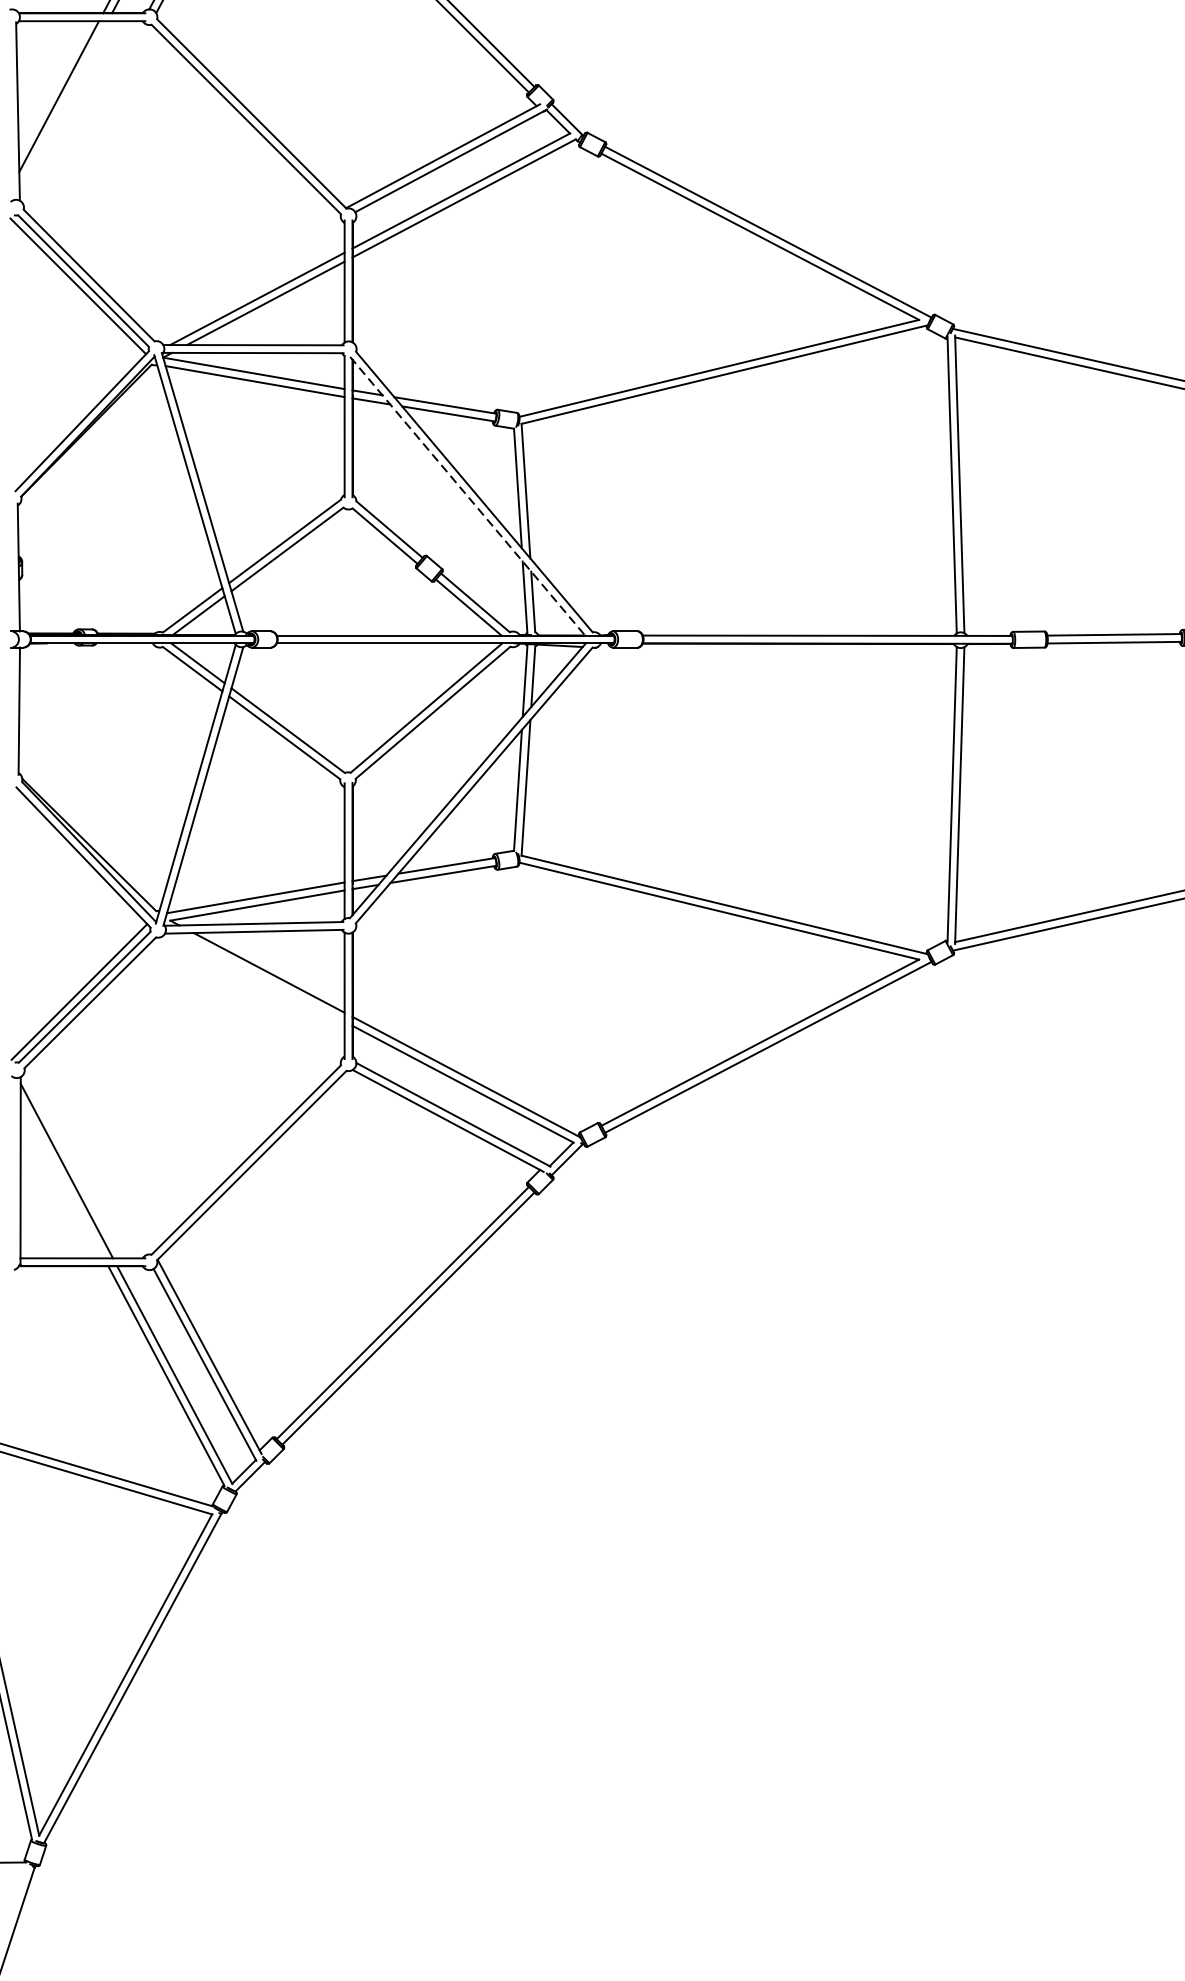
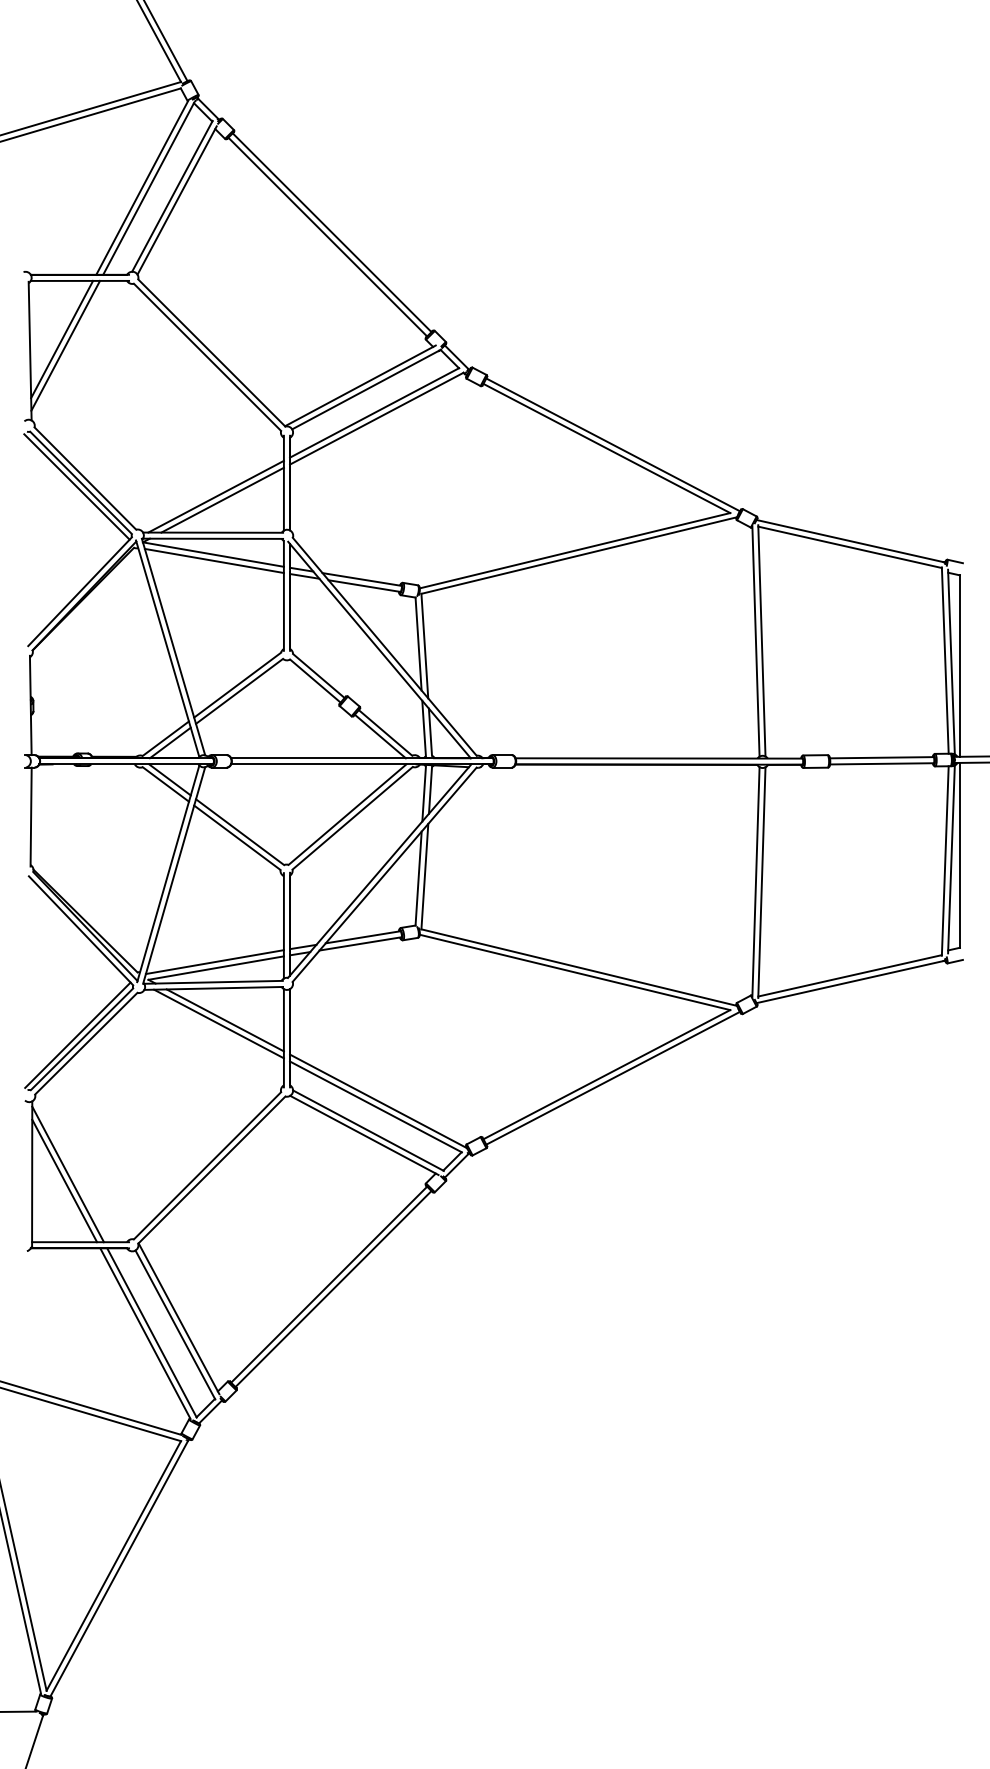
line: (63, 104) -> (65, 345), added
line: (467, 496) -> (379, 650), dashed -> solid
line: (260, 976) -> (218, 1023), added
line: (62, 1178) -> (64, 1180), added

